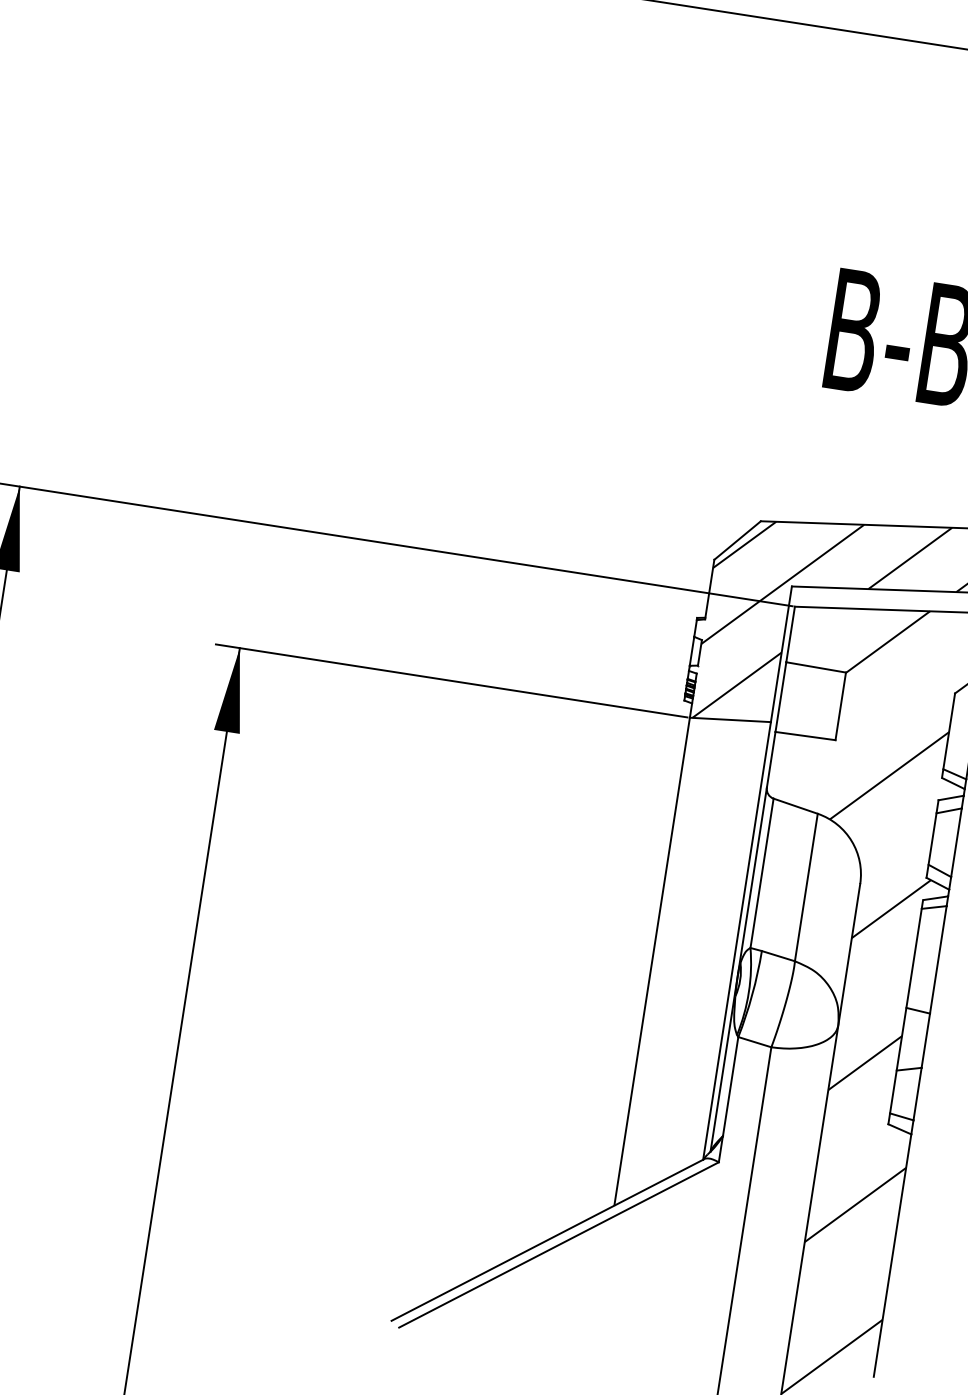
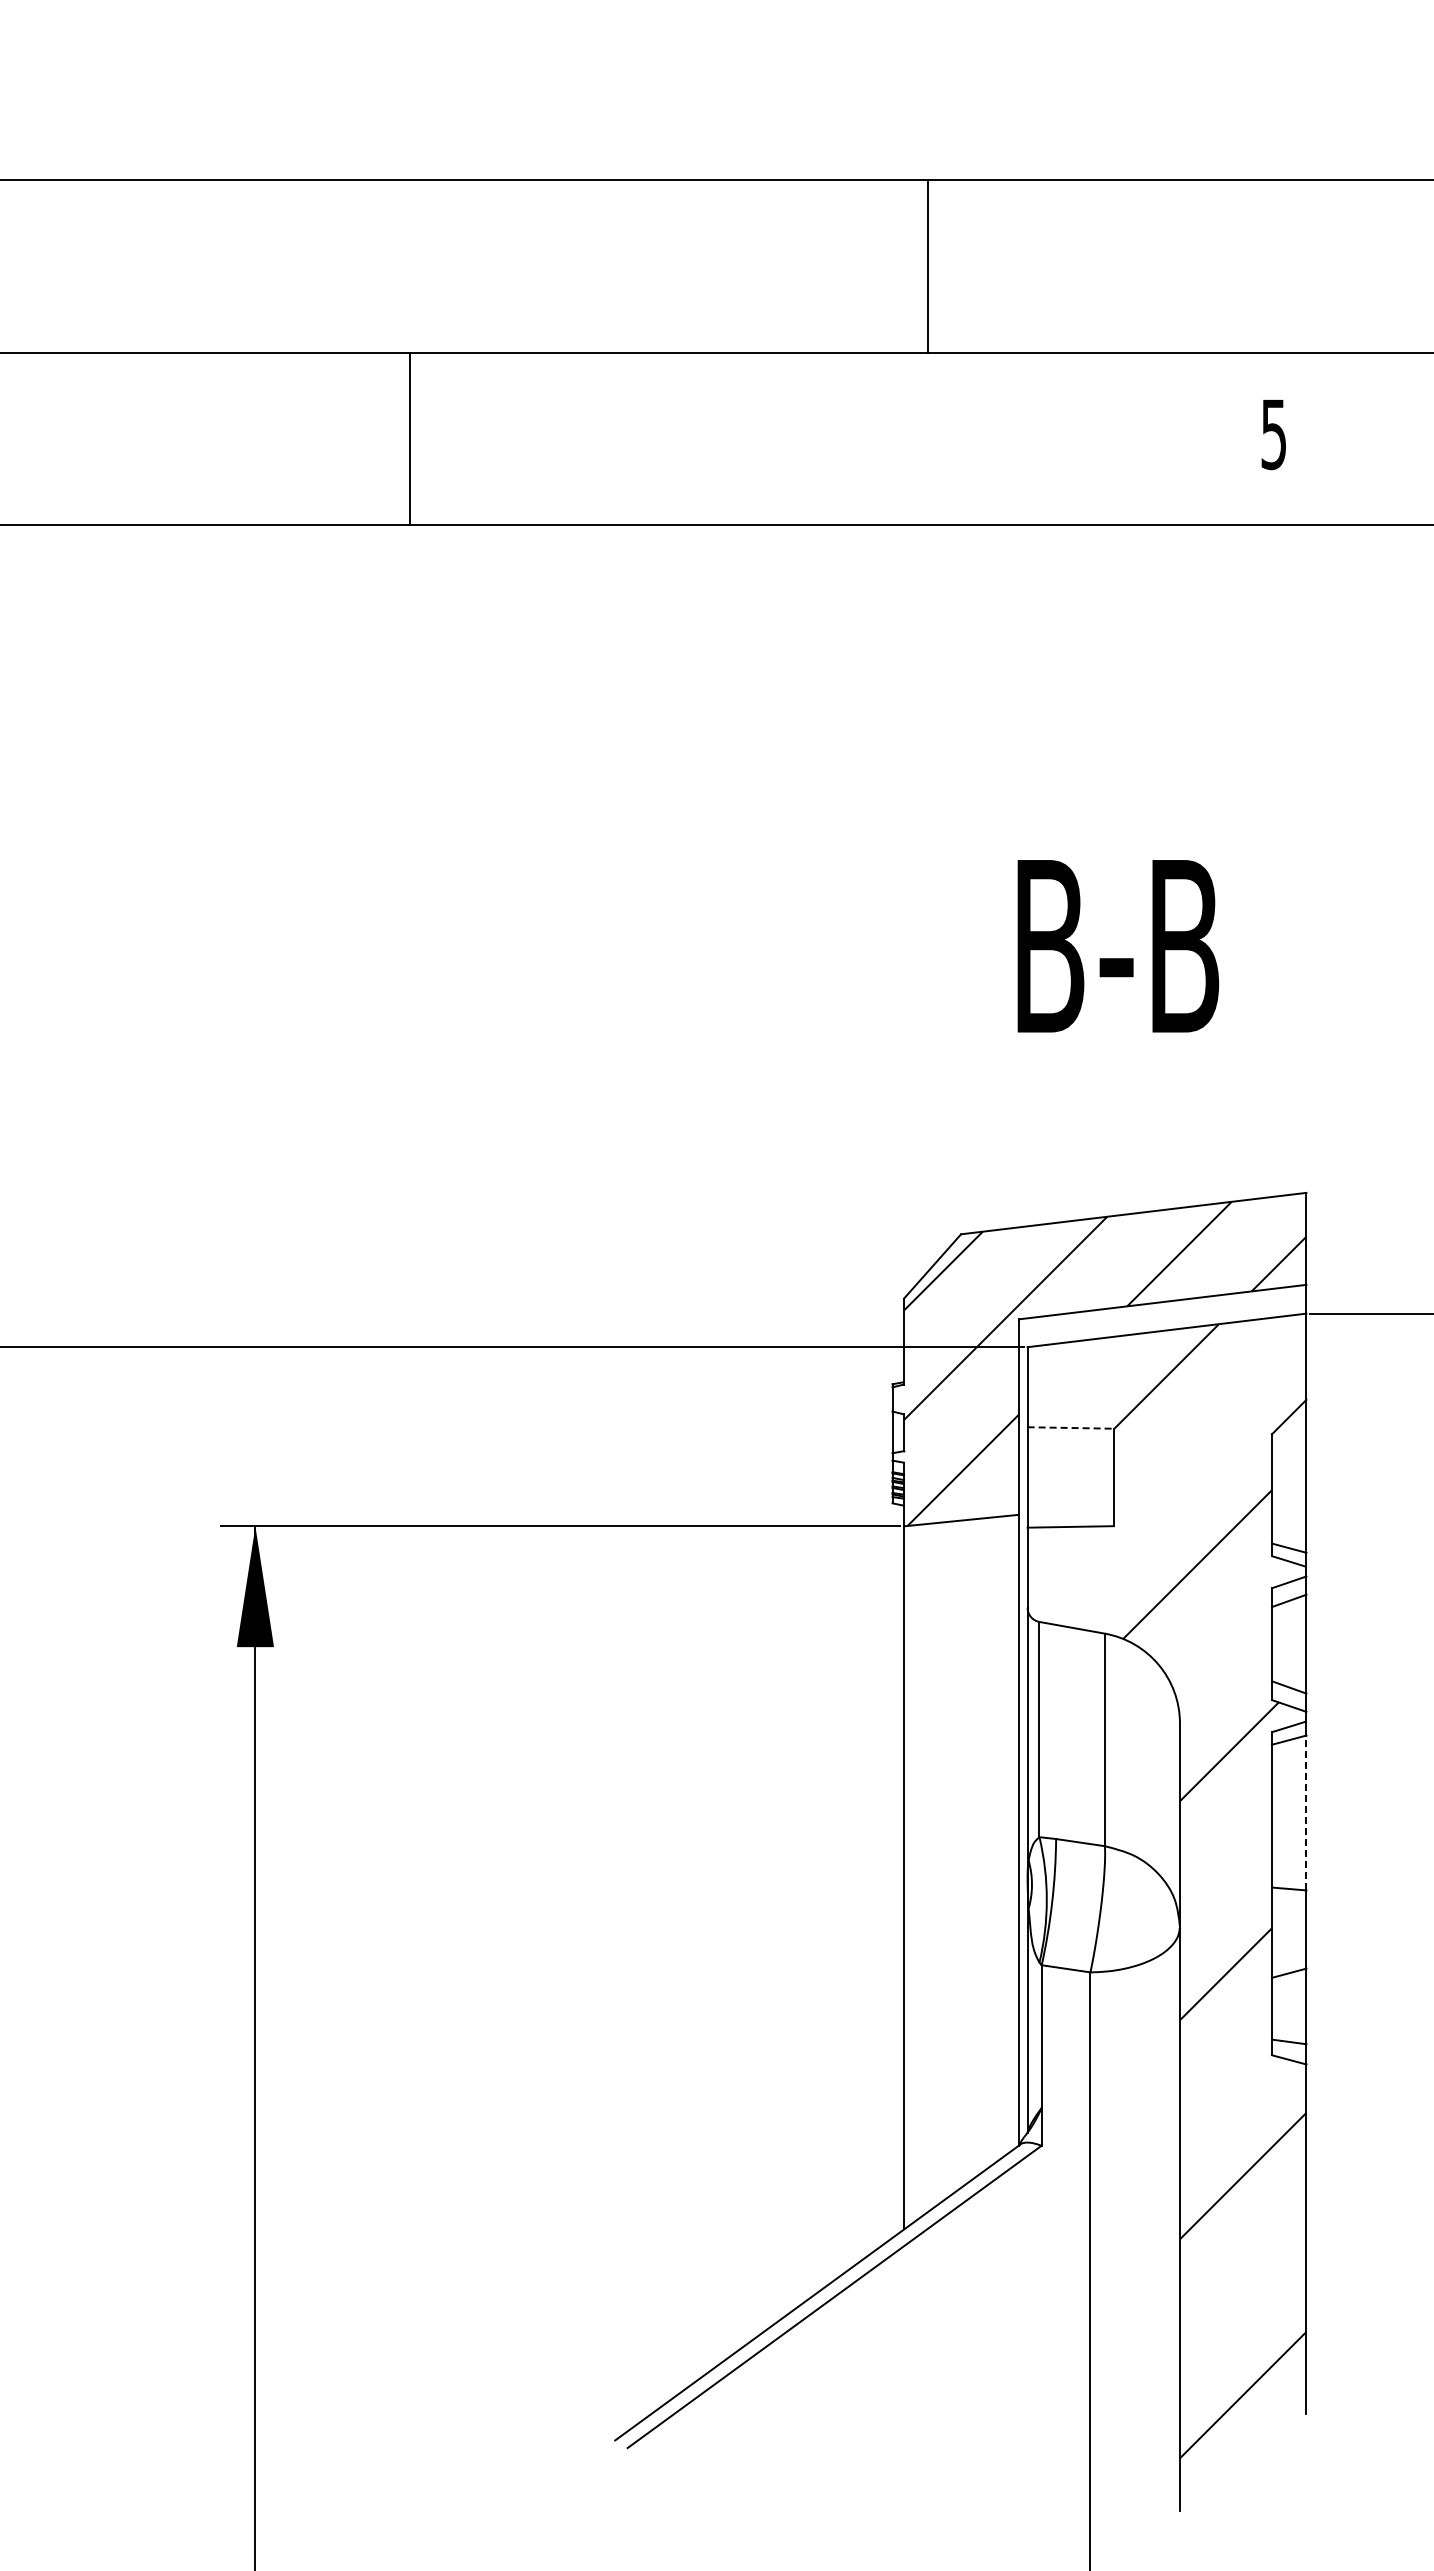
line: (816, 667) -> (1071, 1427), solid -> dashed
line: (938, 959) -> (1306, 1812), solid -> dashed

